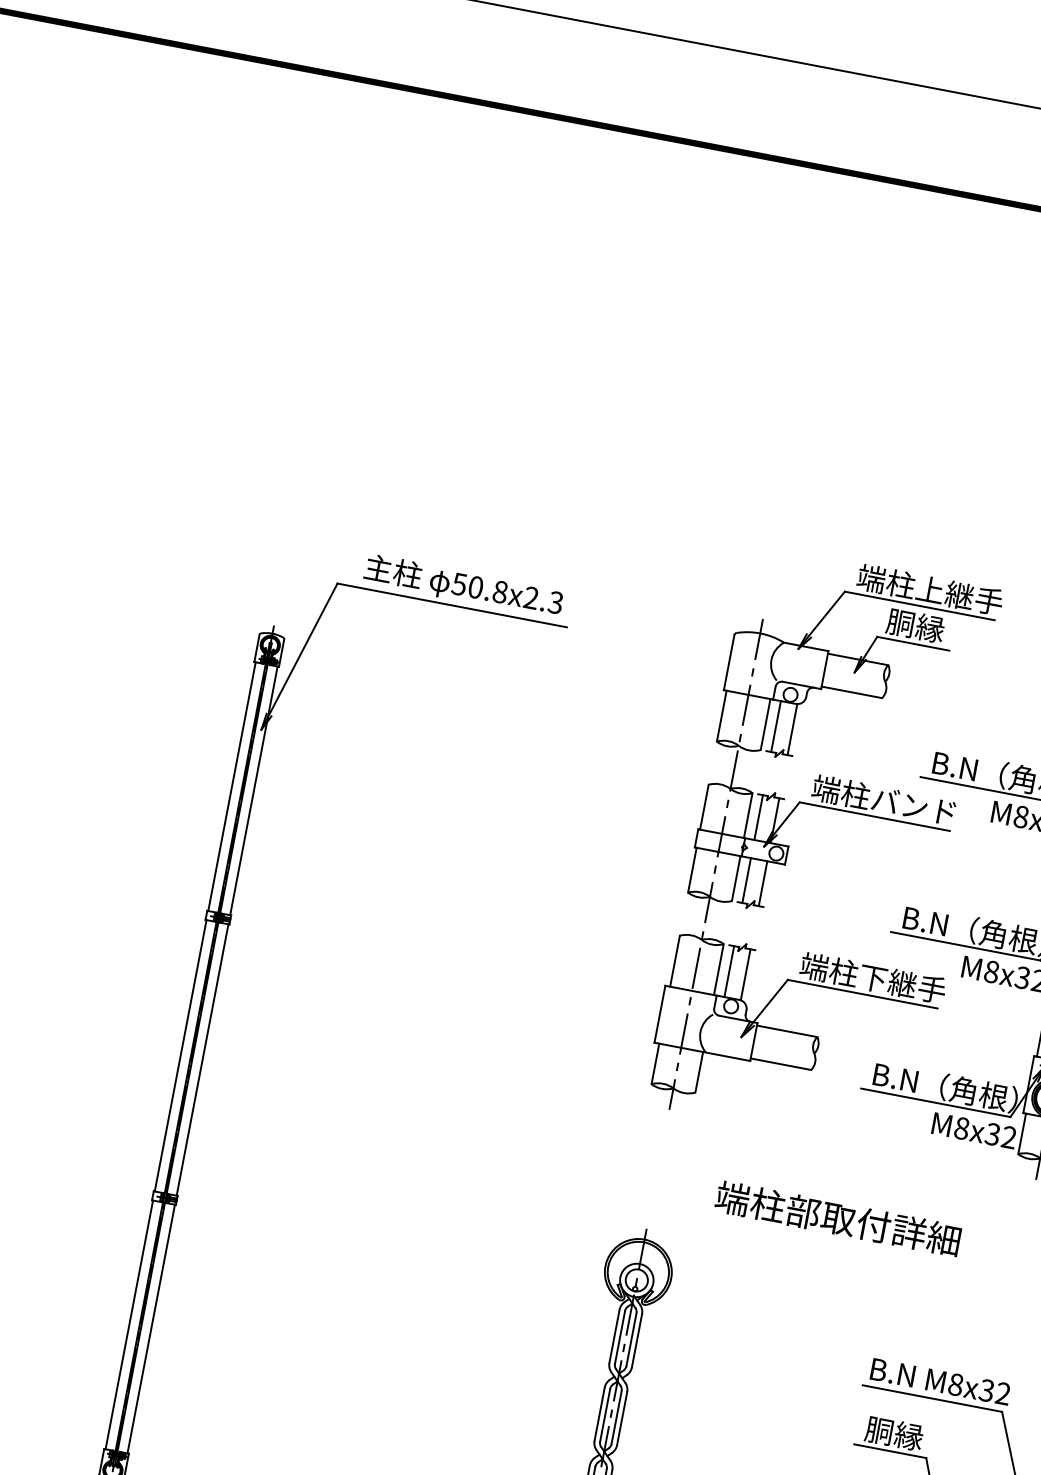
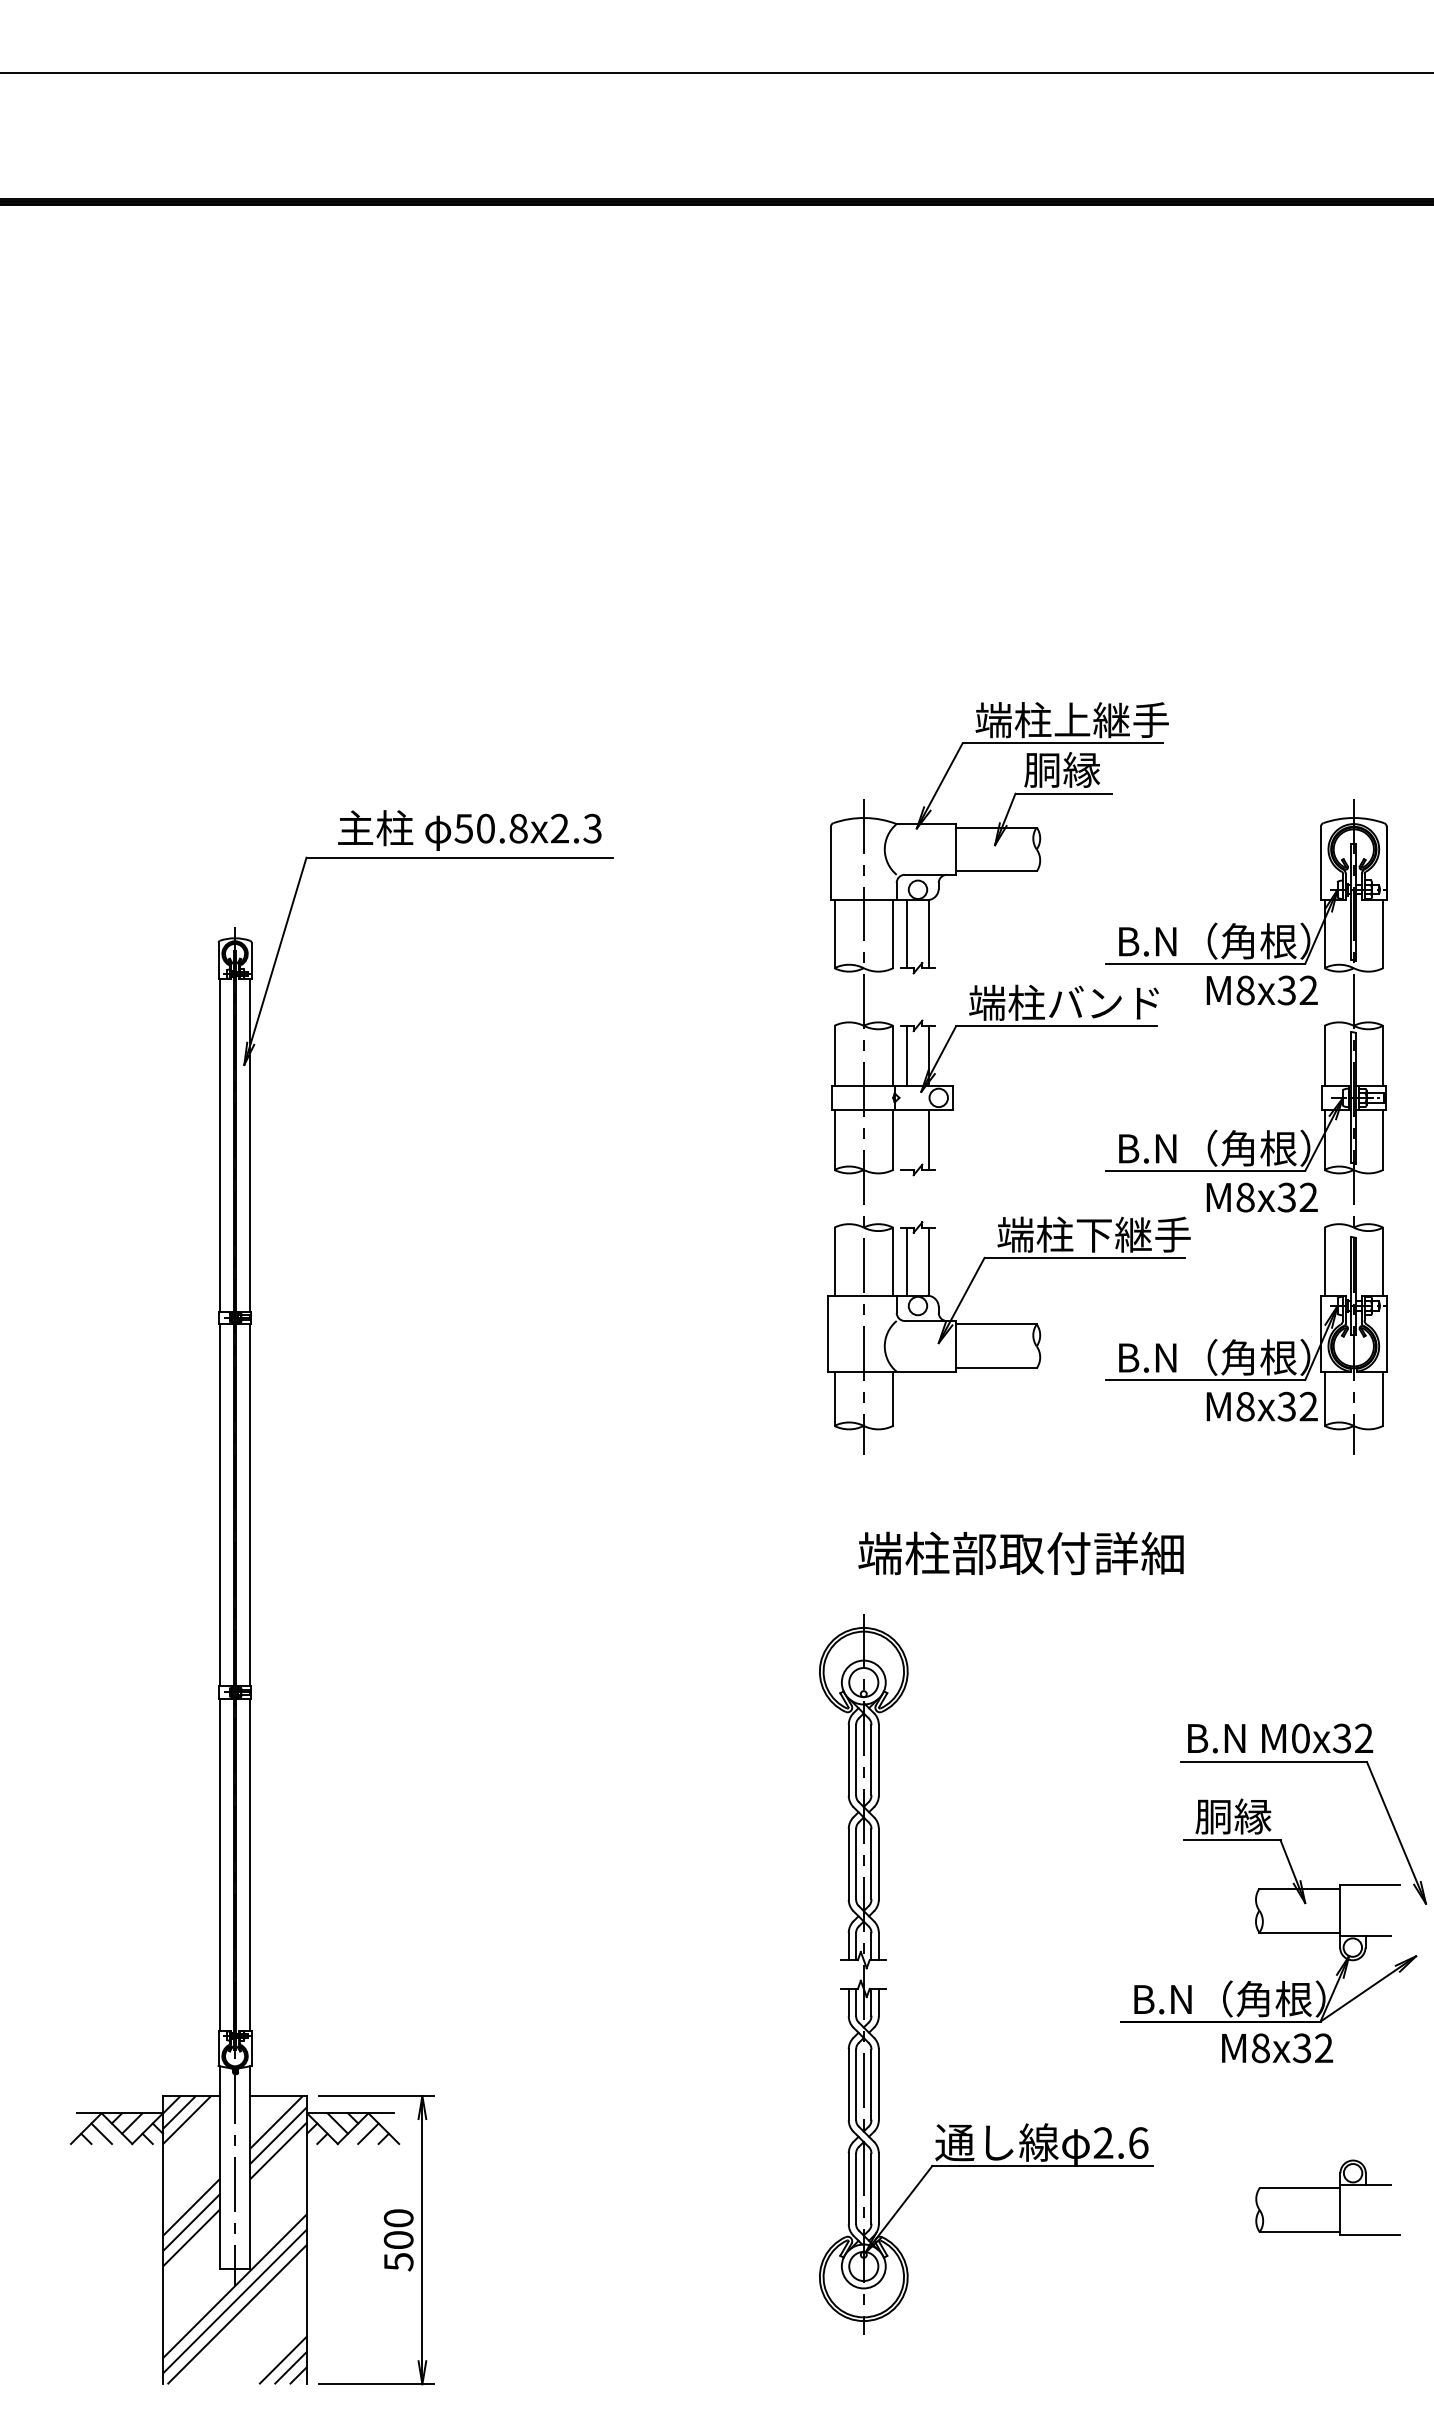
line: (747, 880) -> (907, 1139), removed
text: (837, 1218) -> (1020, 1553), moved
text: (955, 1384) -> (1300, 1738), M8x32 -> M0x32

